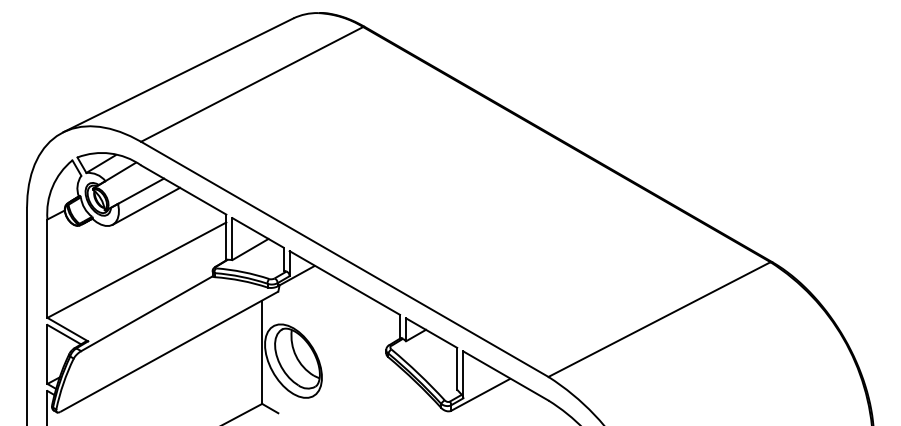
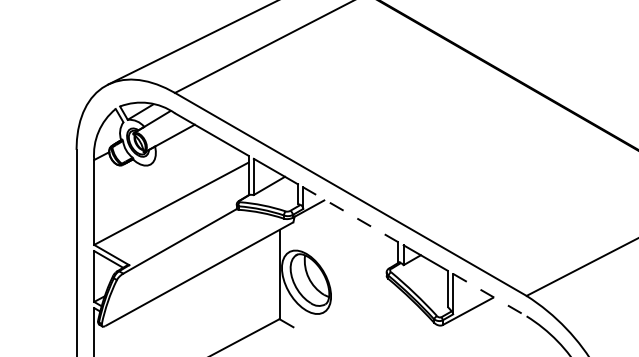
line: (146, 205) -> (179, 147), removed
line: (344, 282) -> (350, 214), solid -> dashed
line: (506, 376) -> (490, 295), solid -> dashed

